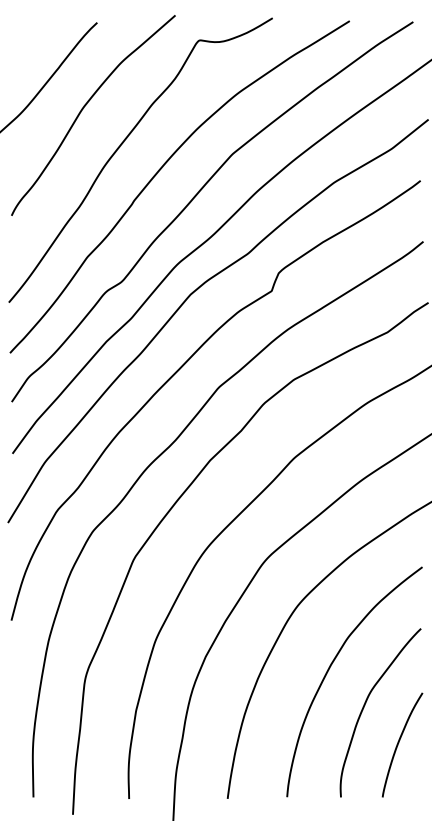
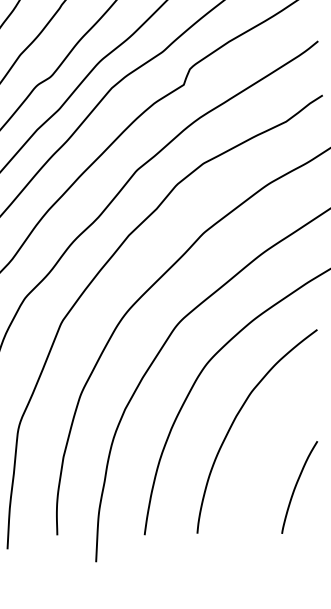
curve: (365, 705) -> (266, 452), removed

